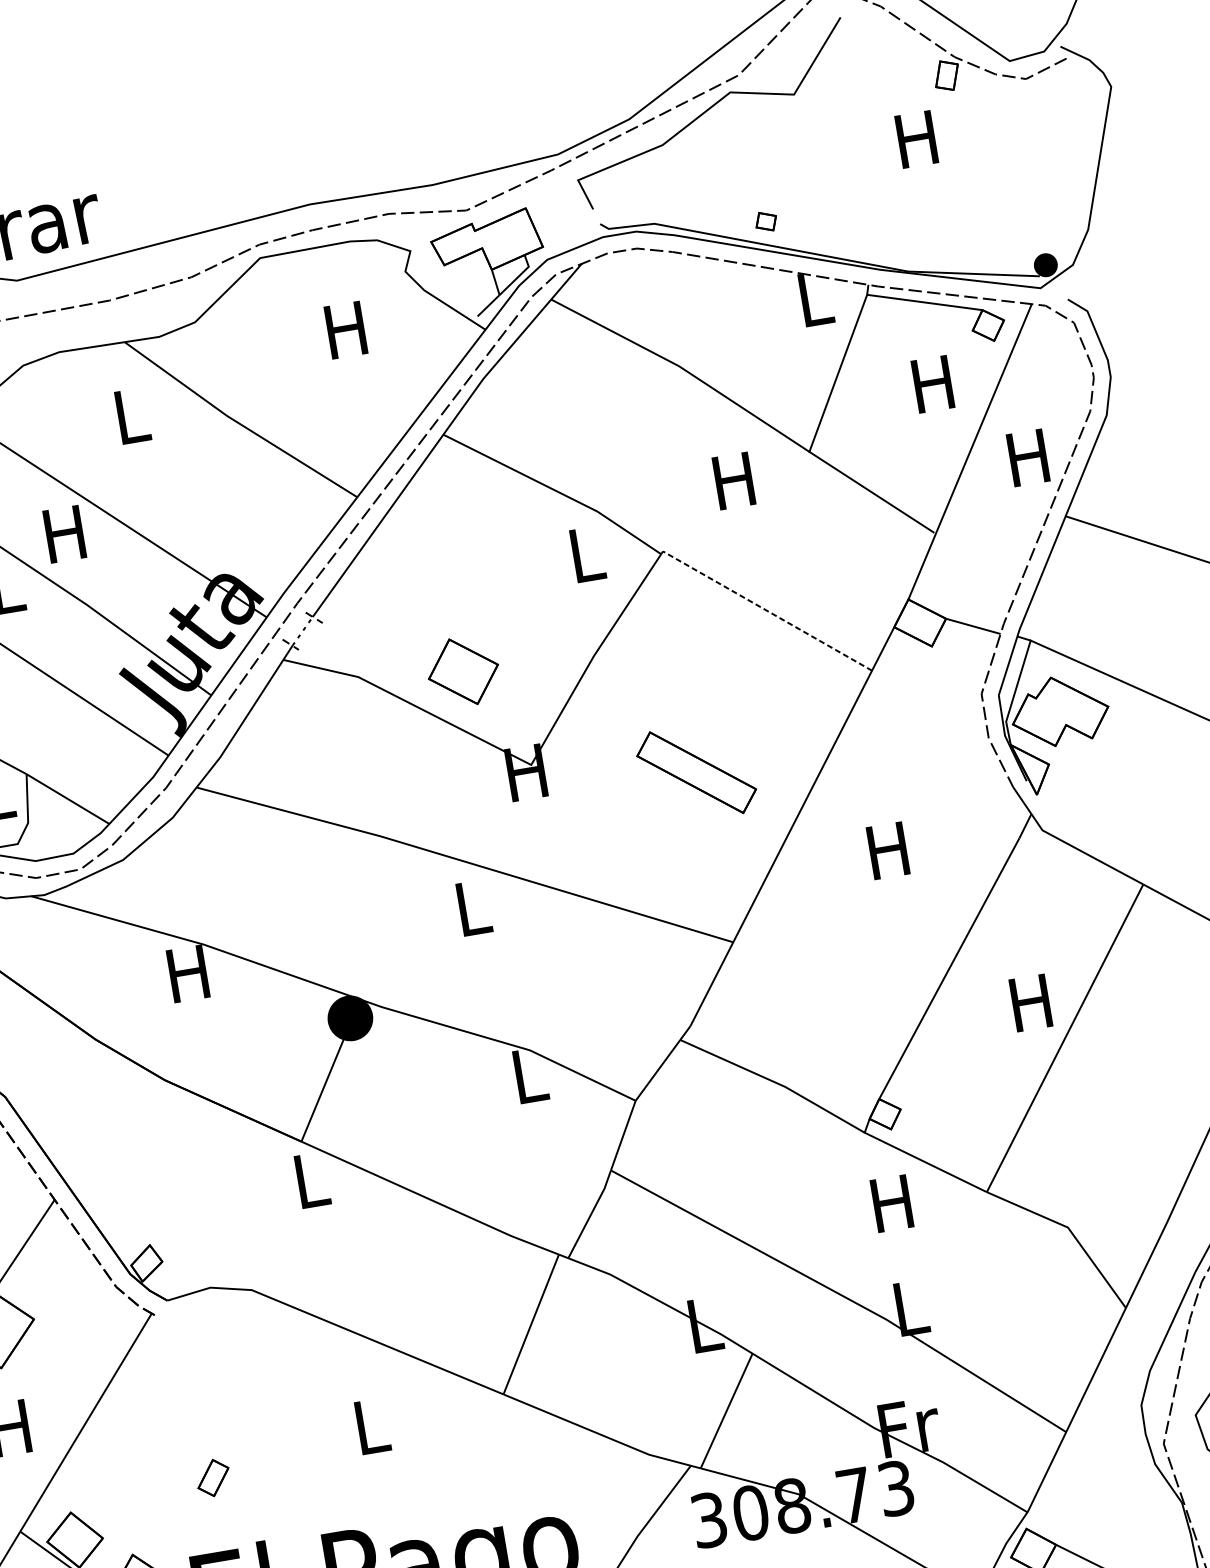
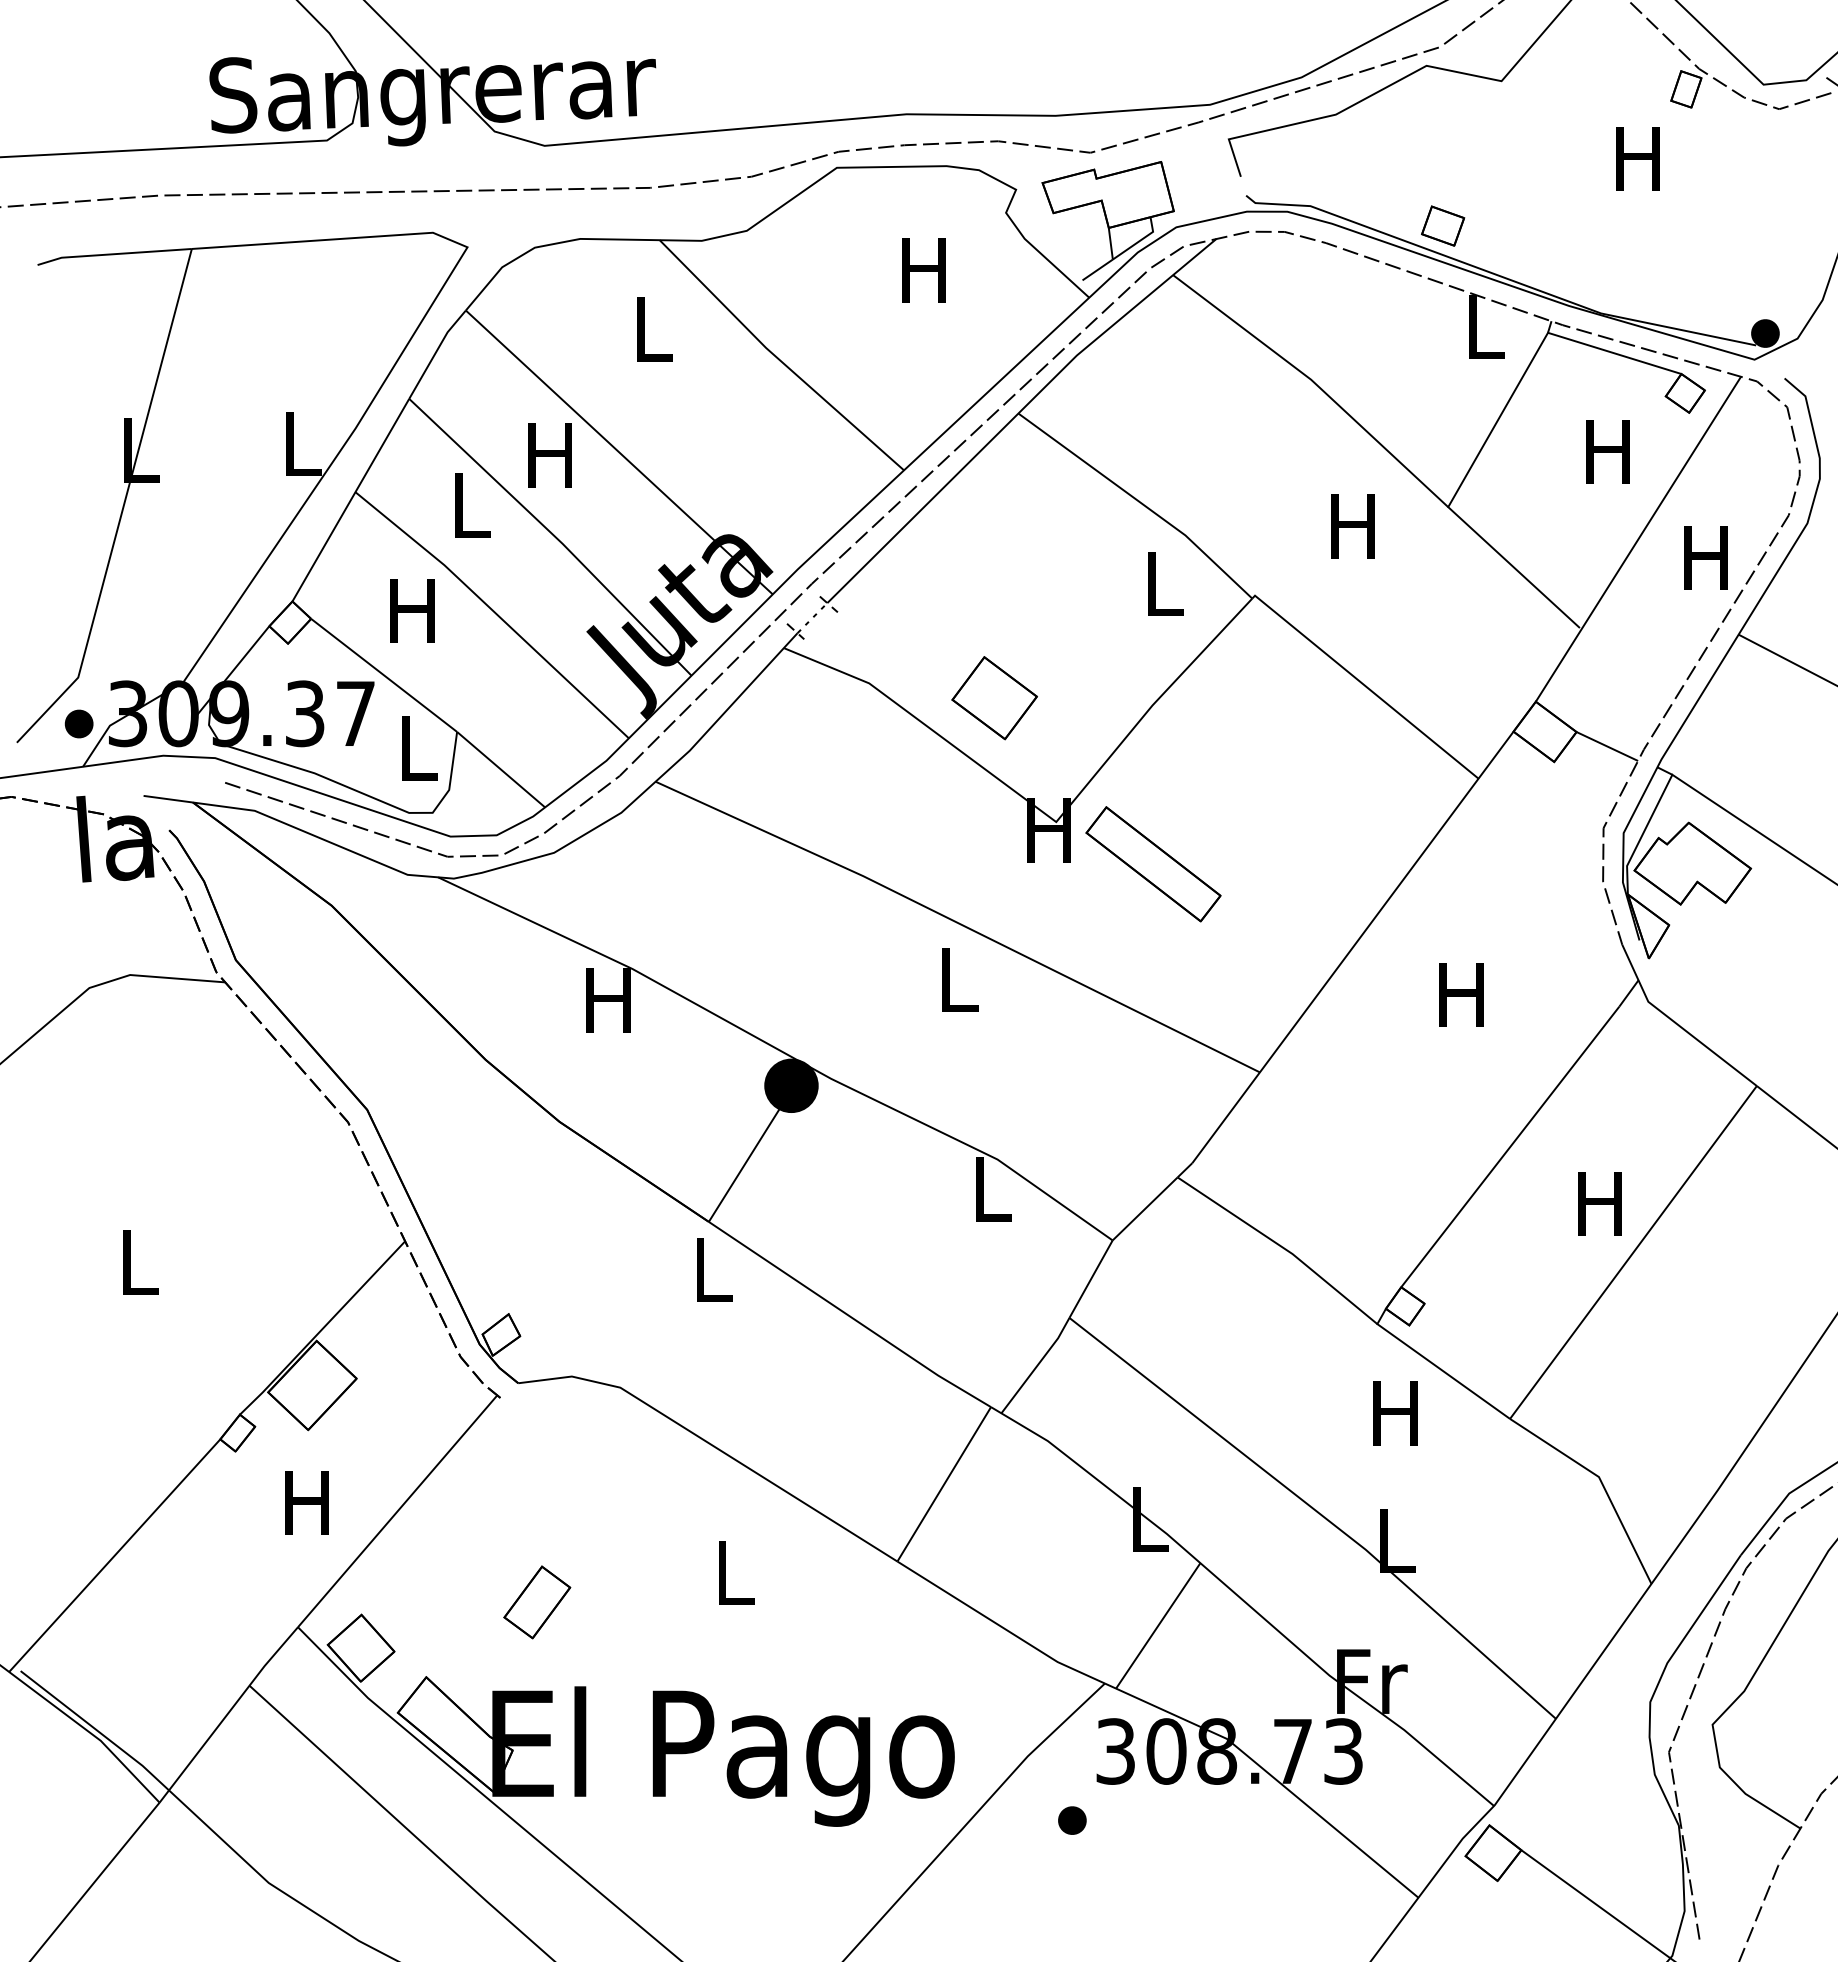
part: (766, 221) -> (1443, 225), size x1.67
line: (765, 610) -> (1364, 685), dashed -> solid
part: (696, 772) -> (1153, 864), moved
part: (213, 1478) -> (537, 1602), size x1.67

